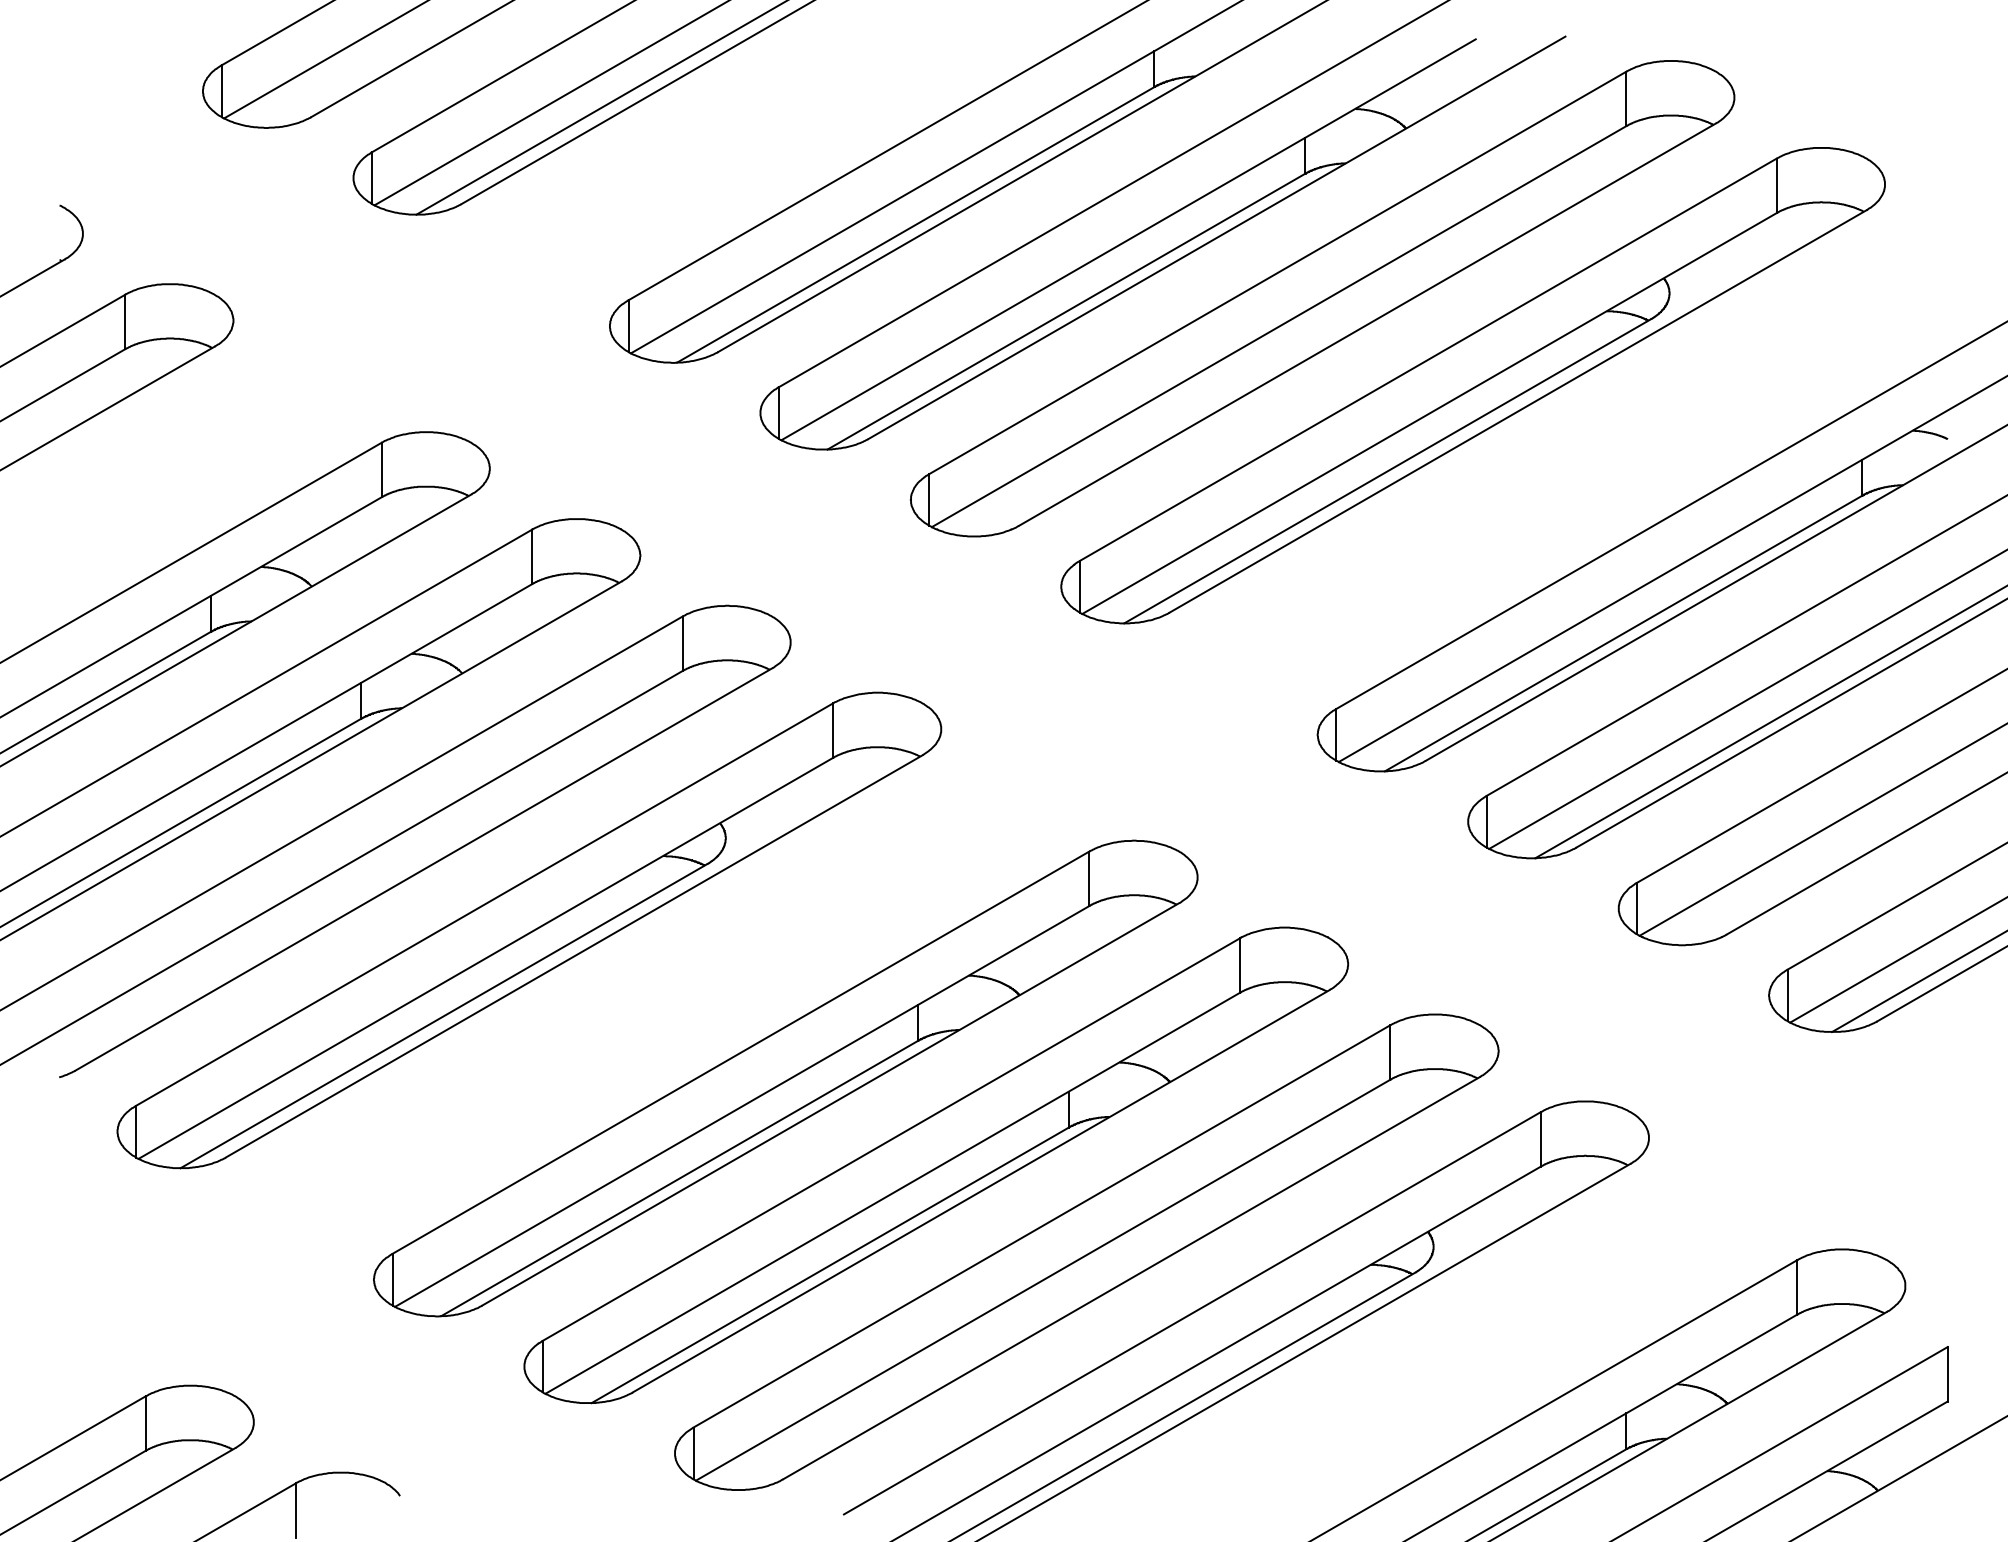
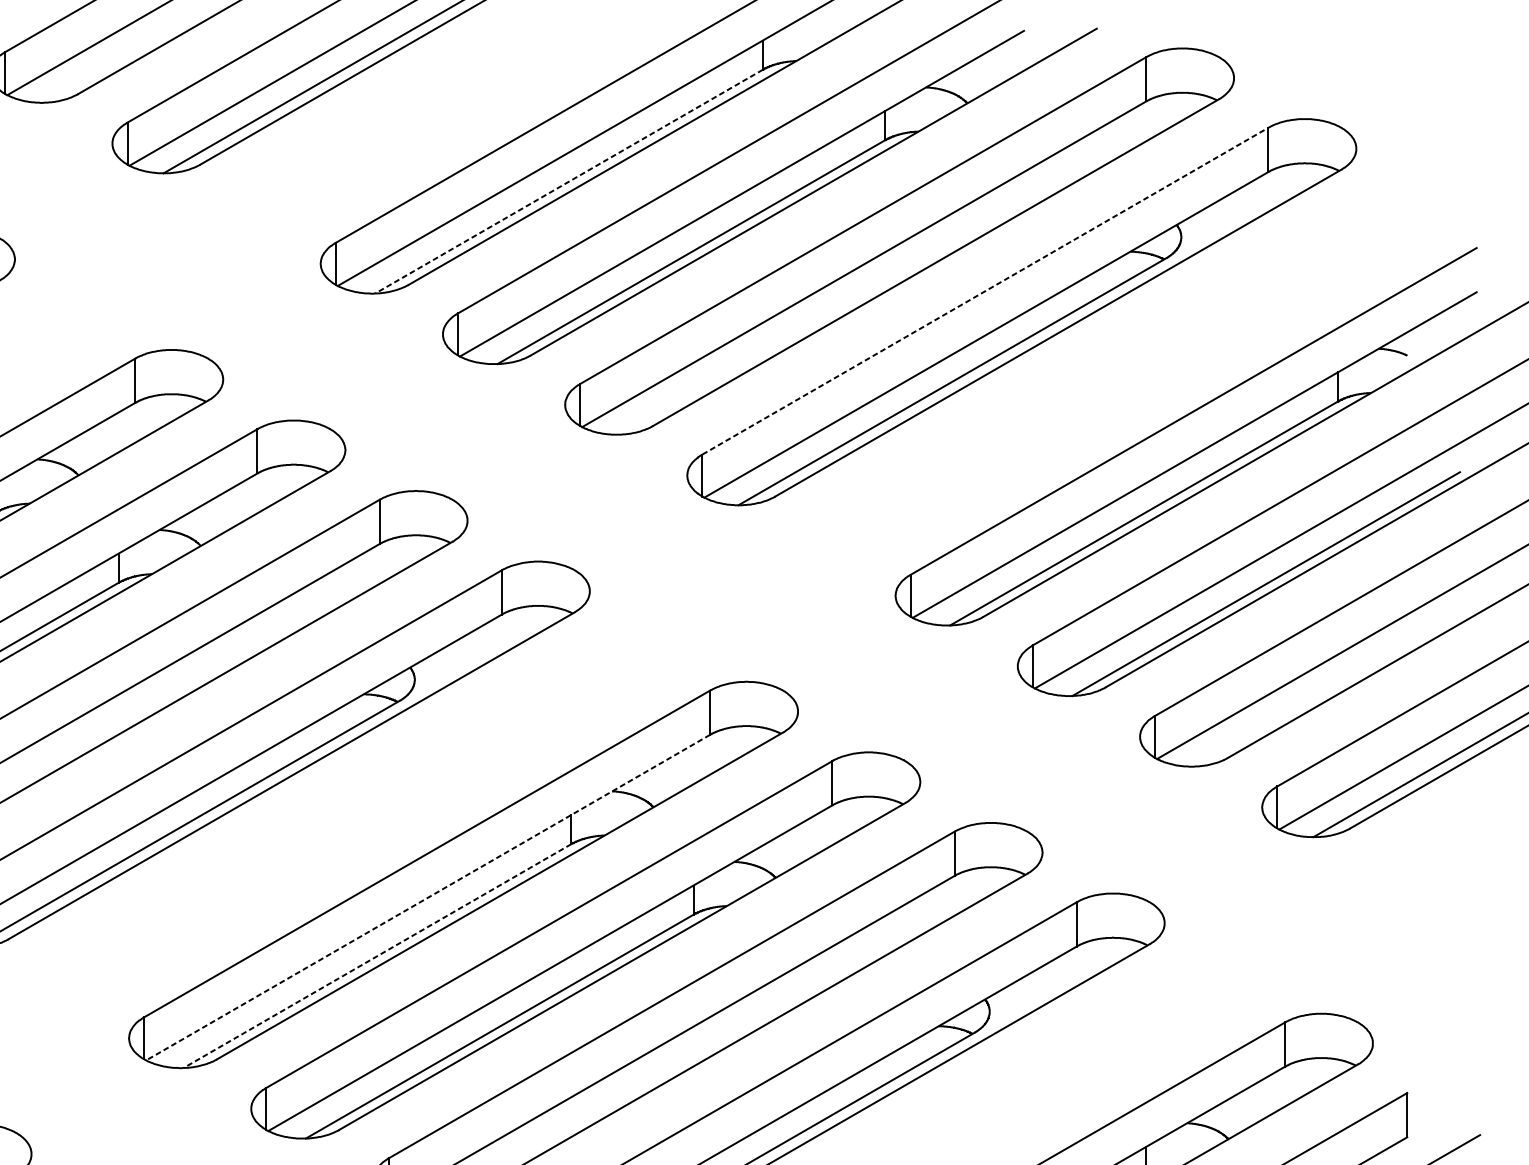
line: (915, 224) -> (568, 181), solid -> dashed
line: (1428, 359) -> (985, 290), solid -> dashed
line: (742, 1106) -> (428, 897), solid -> dashed
line: (679, 1178) -> (377, 956), solid -> dashed

